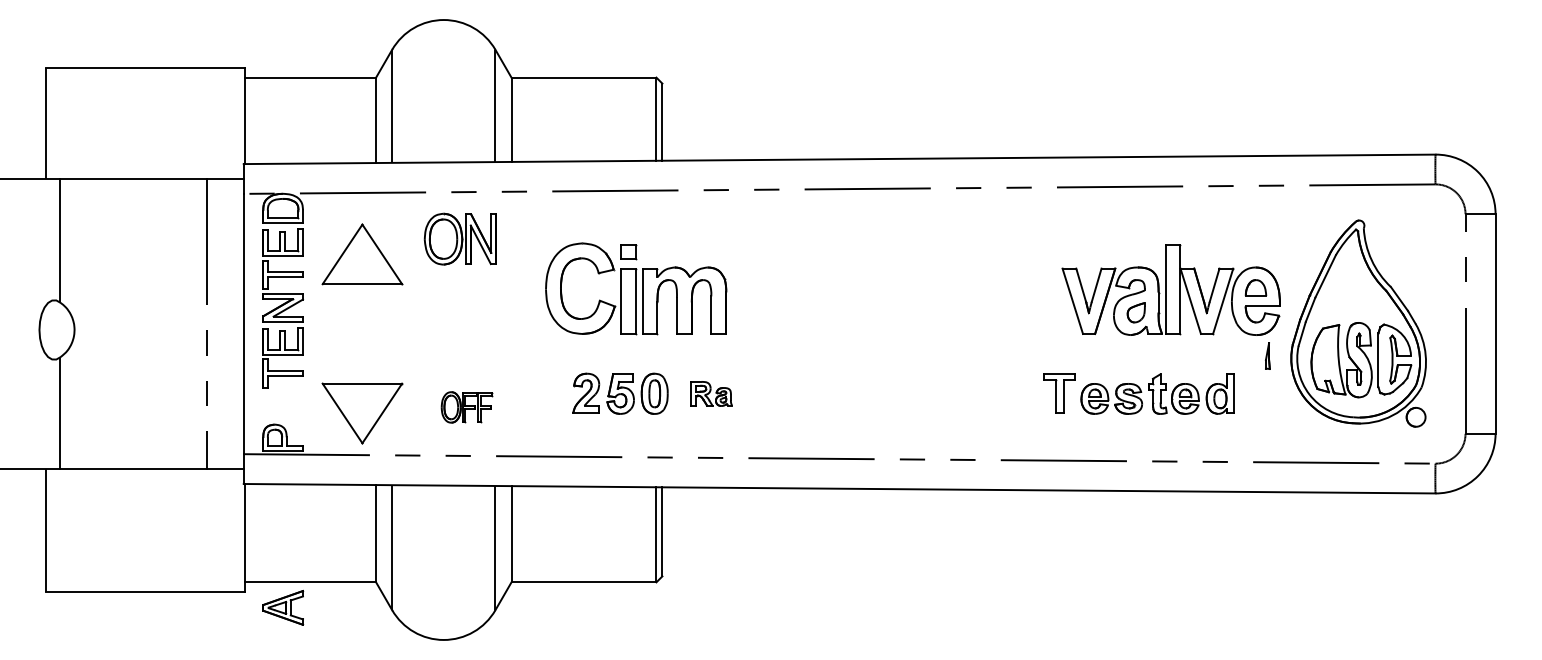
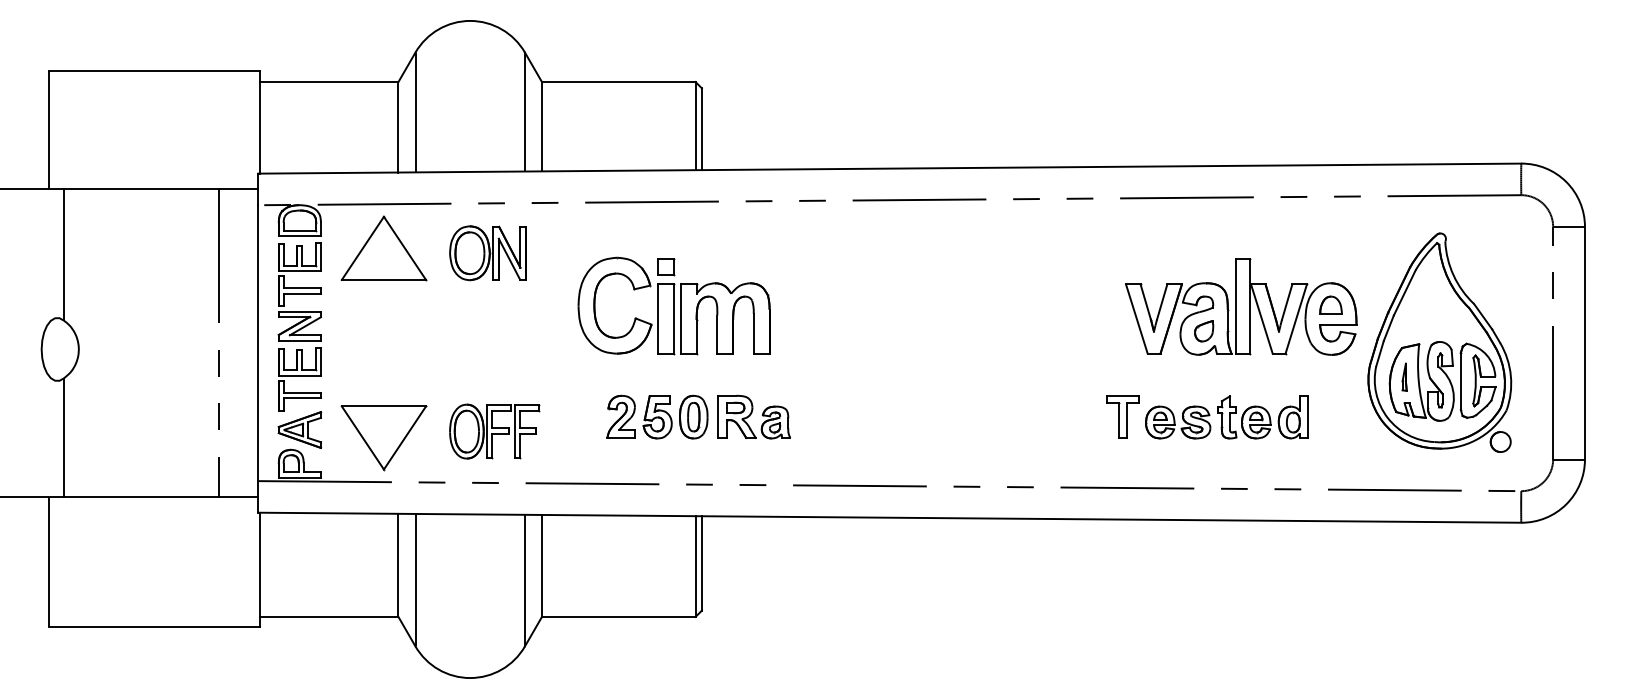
part: (361, 254) -> (383, 248), moved
part: (1267, 355) -> (1404, 376), moved
part: (711, 394) -> (753, 417), size x1.67
part: (466, 407) -> (494, 431), size x1.67
part: (282, 607) -> (299, 429), moved

